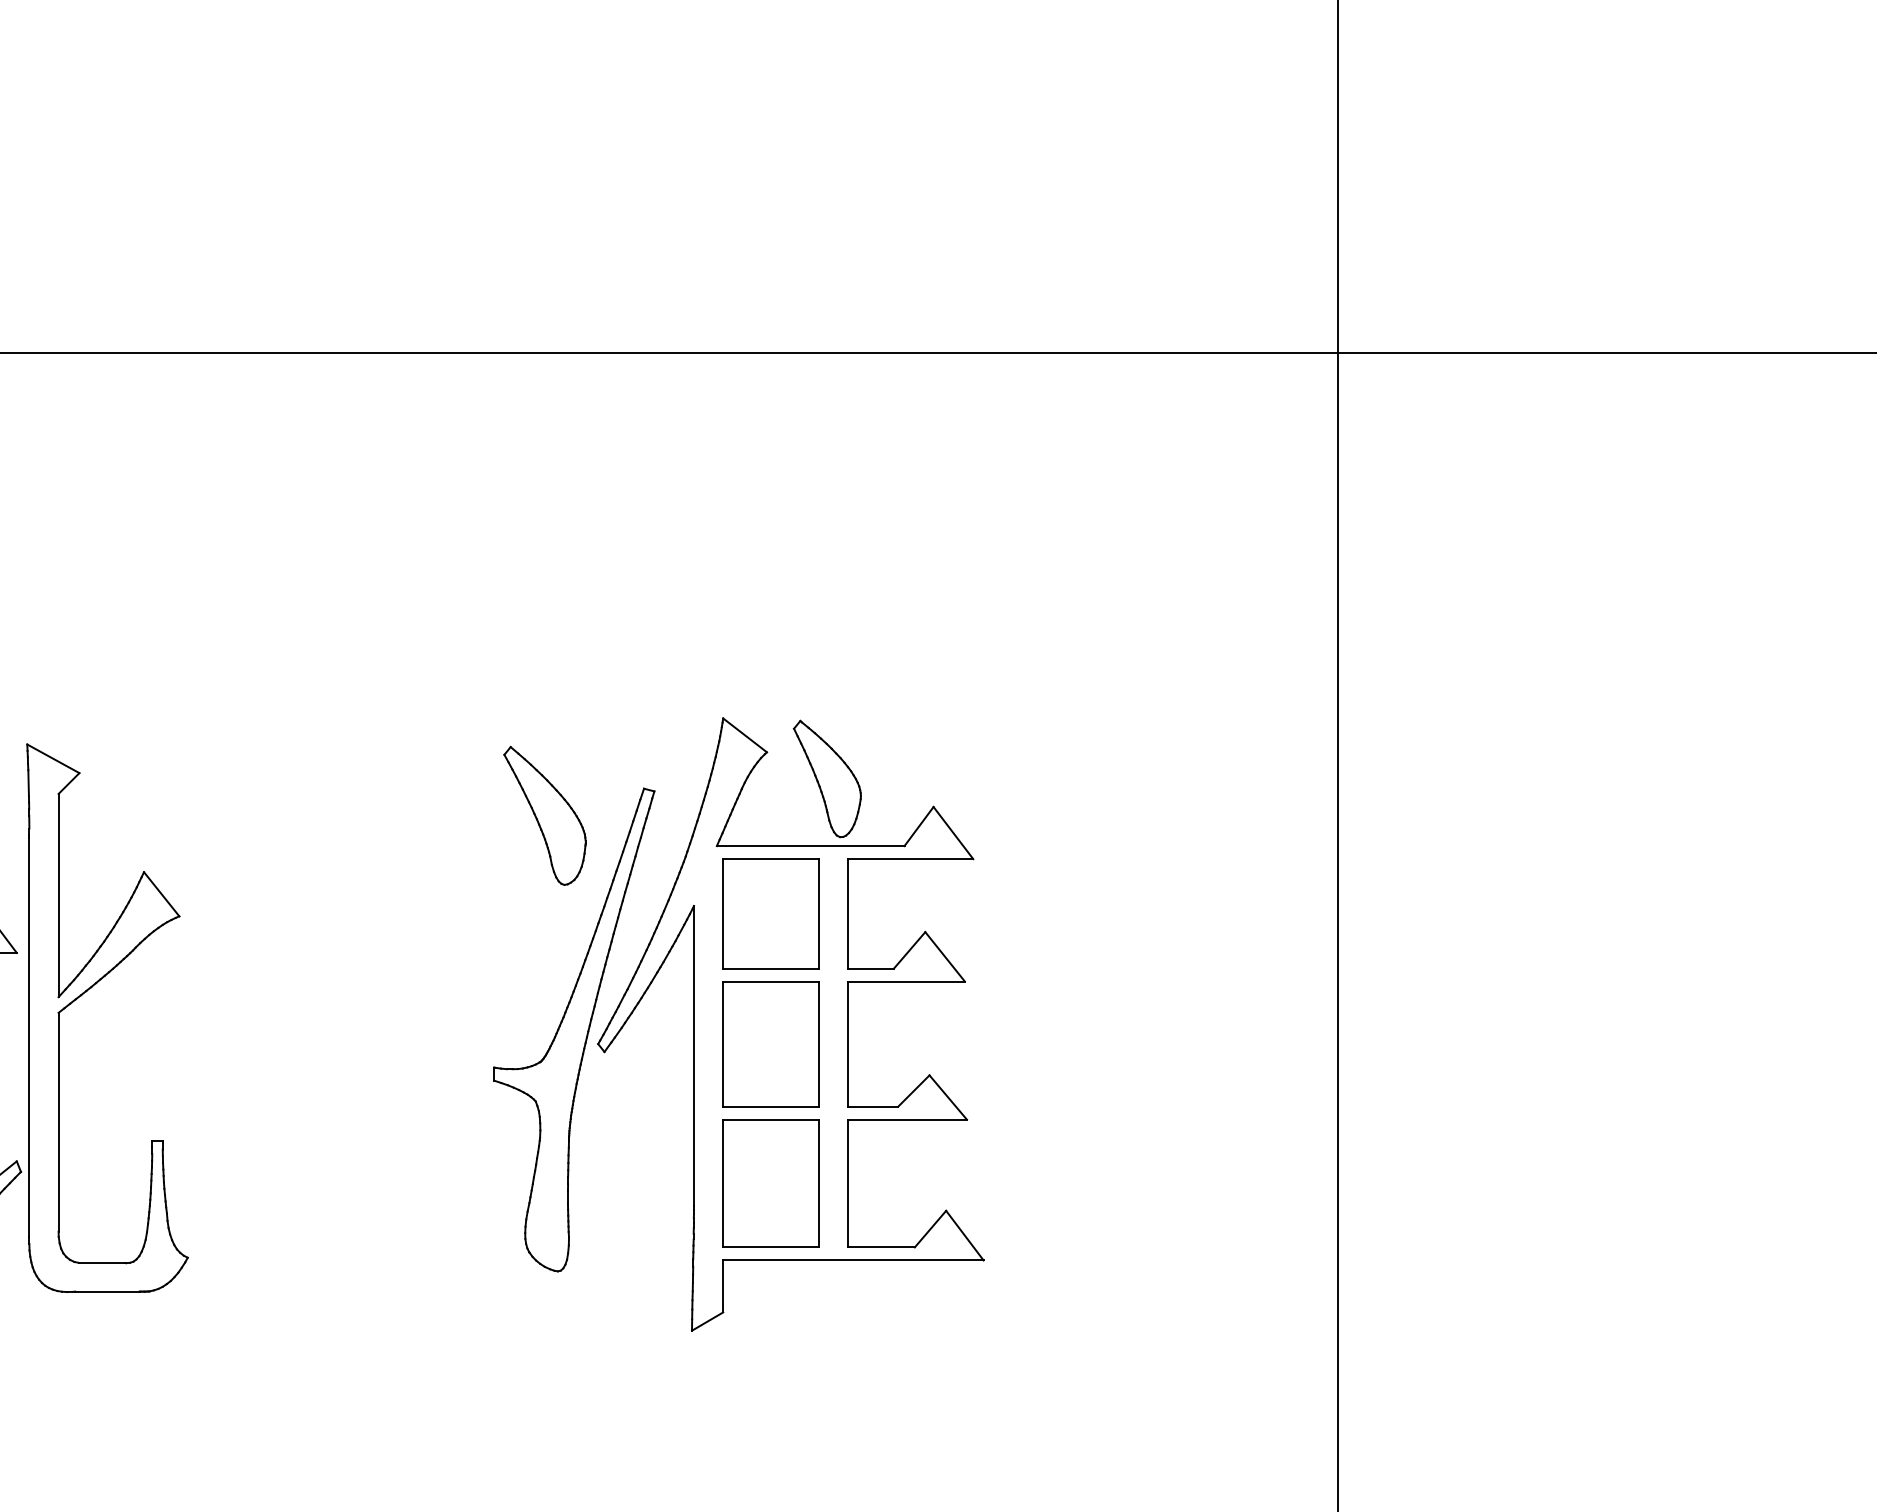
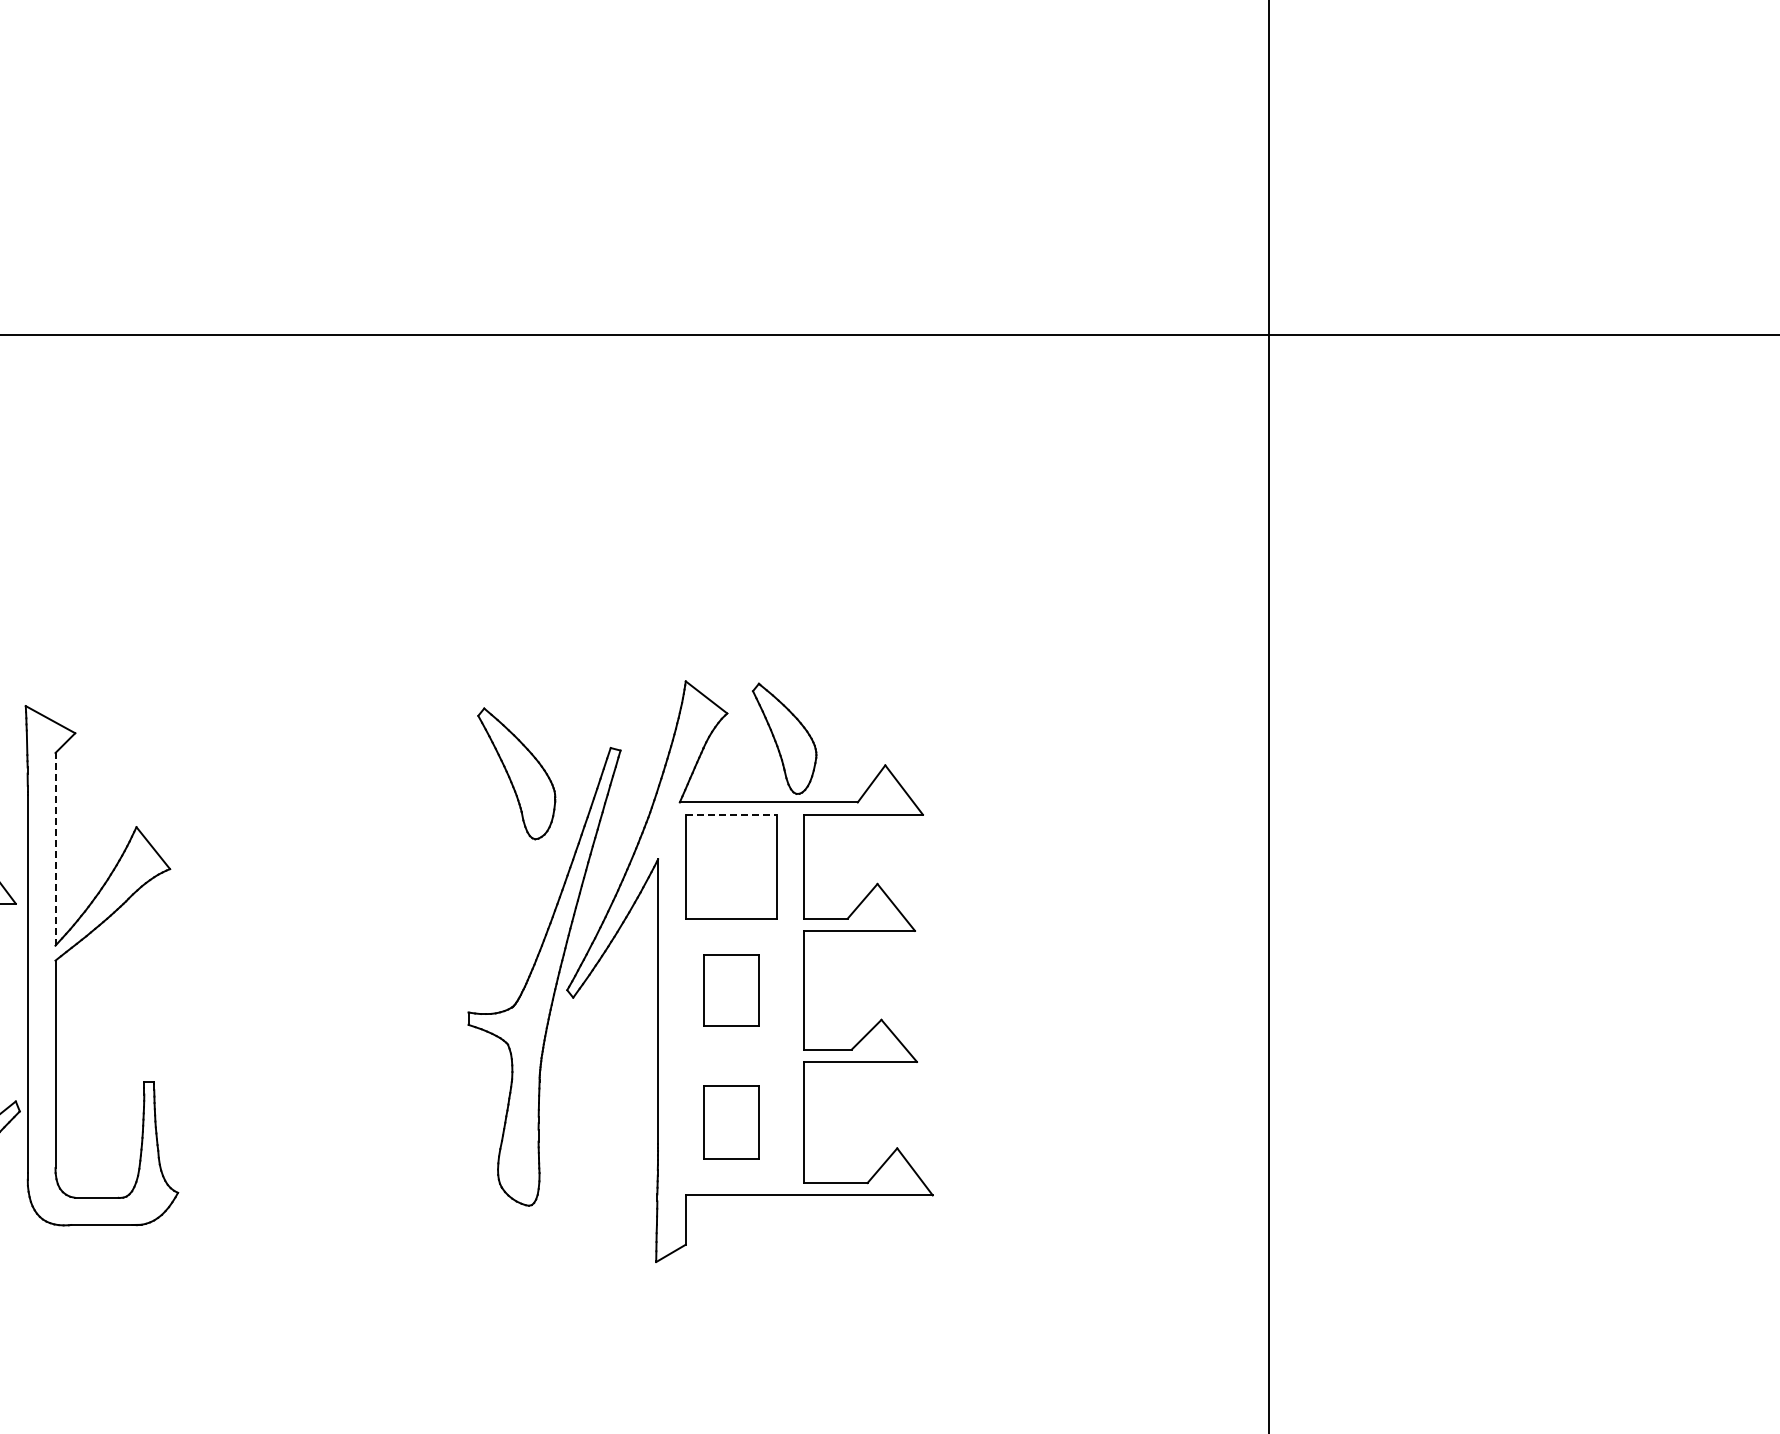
line: (771, 858) -> (731, 814), solid -> dashed
line: (58, 894) -> (55, 848), solid -> dashed
part: (771, 1044) -> (731, 990), size x0.6
part: (771, 1183) -> (731, 1122), size x0.6

